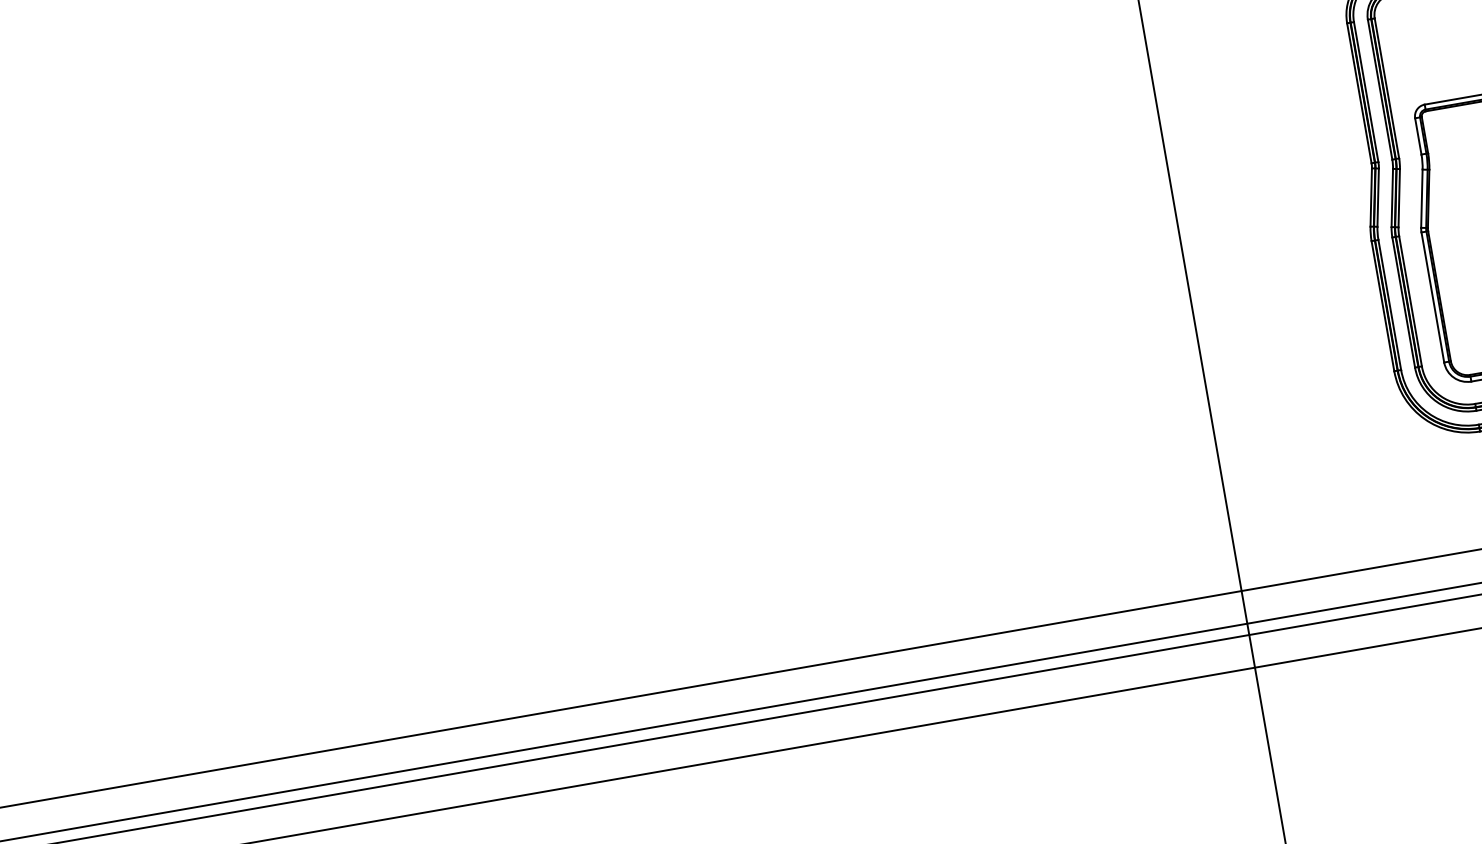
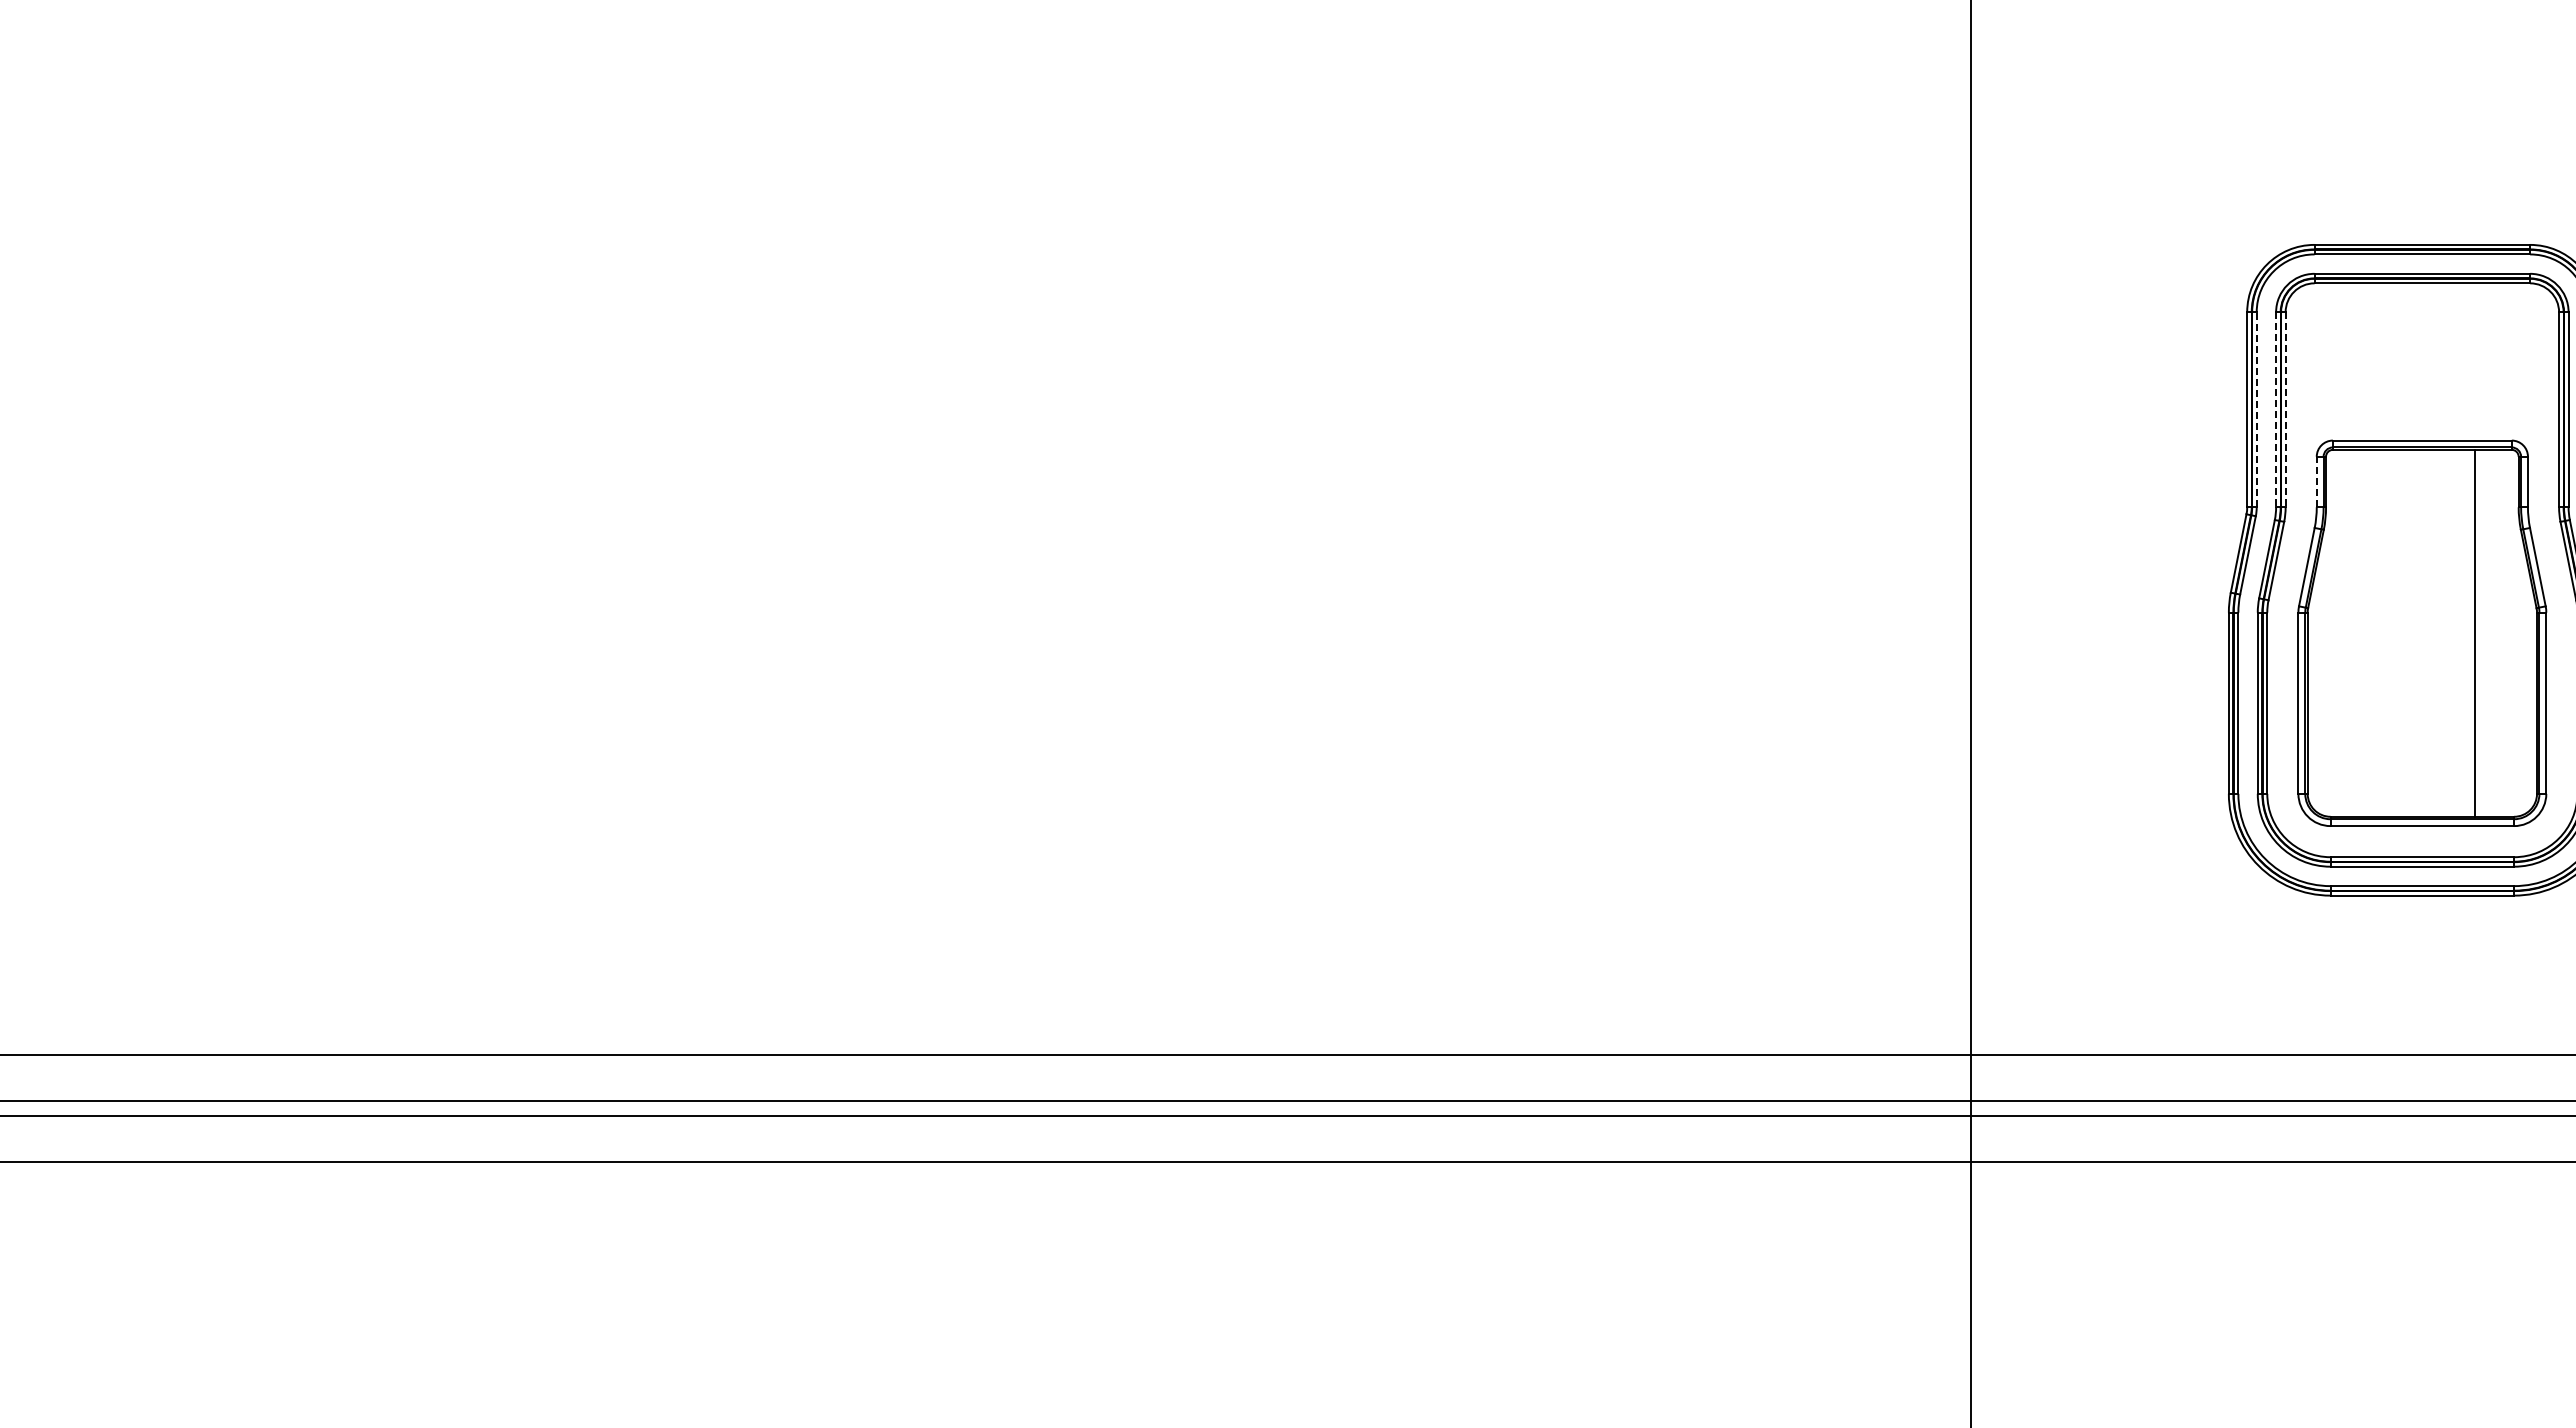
line: (1386, 88) -> (2285, 409), solid -> dashed
line: (1380, 89) -> (2276, 409), solid -> dashed
line: (1366, 91) -> (2256, 409), solid -> dashed
line: (1418, 136) -> (2316, 481), solid -> dashed

